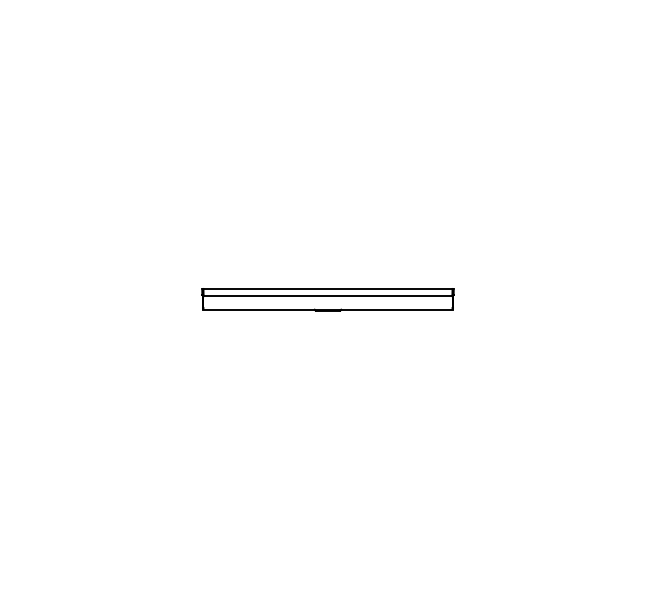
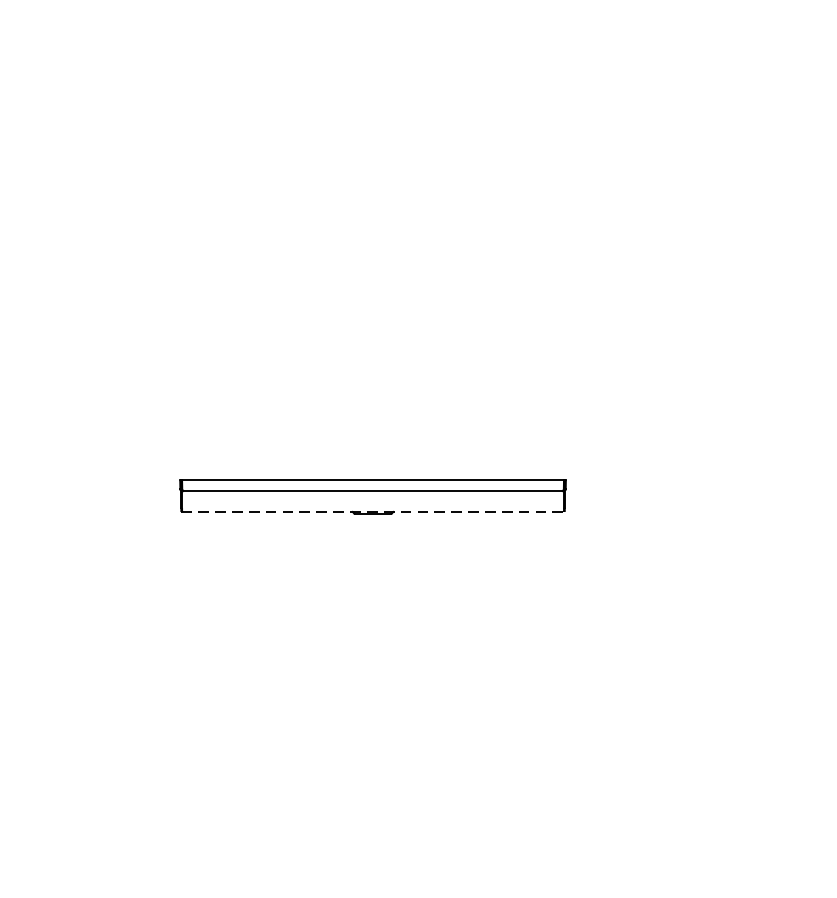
line: (328, 309) -> (373, 511), solid -> dashed

